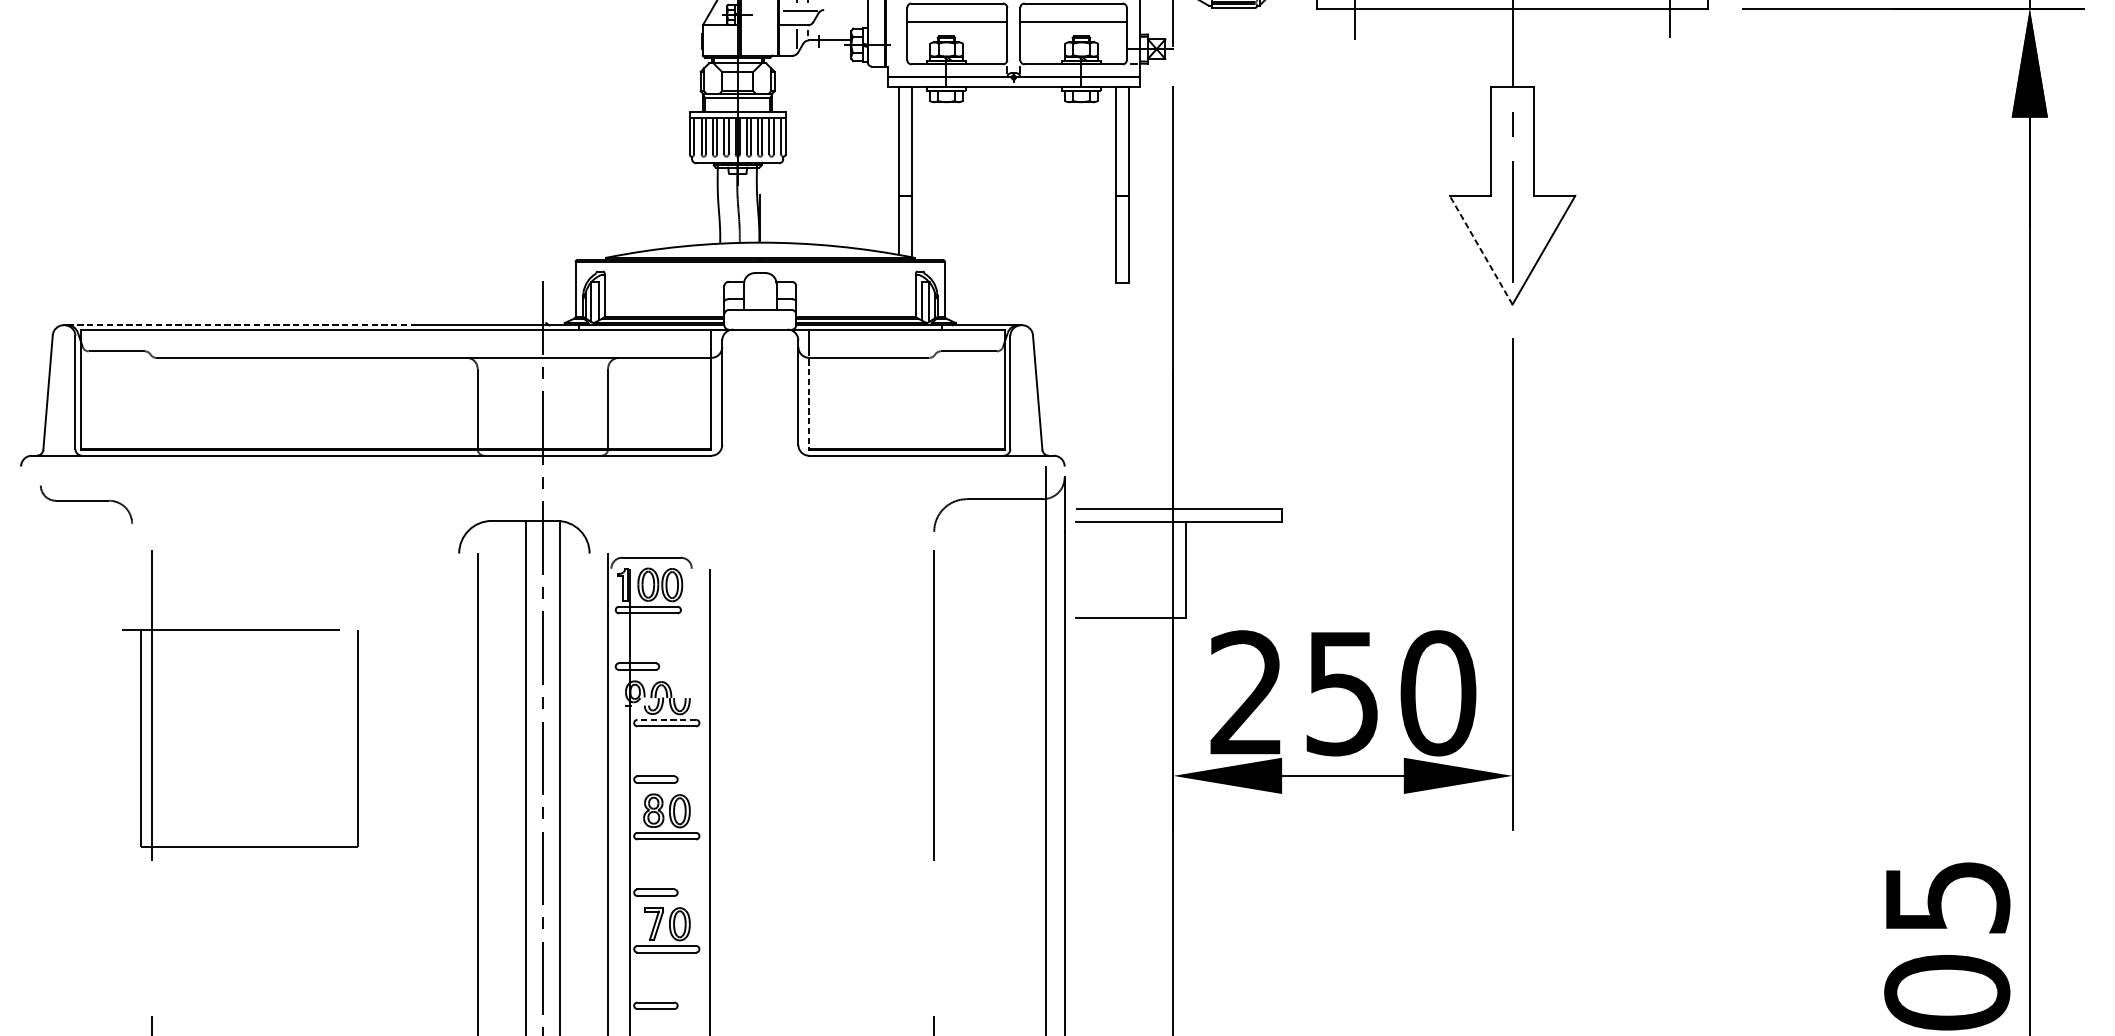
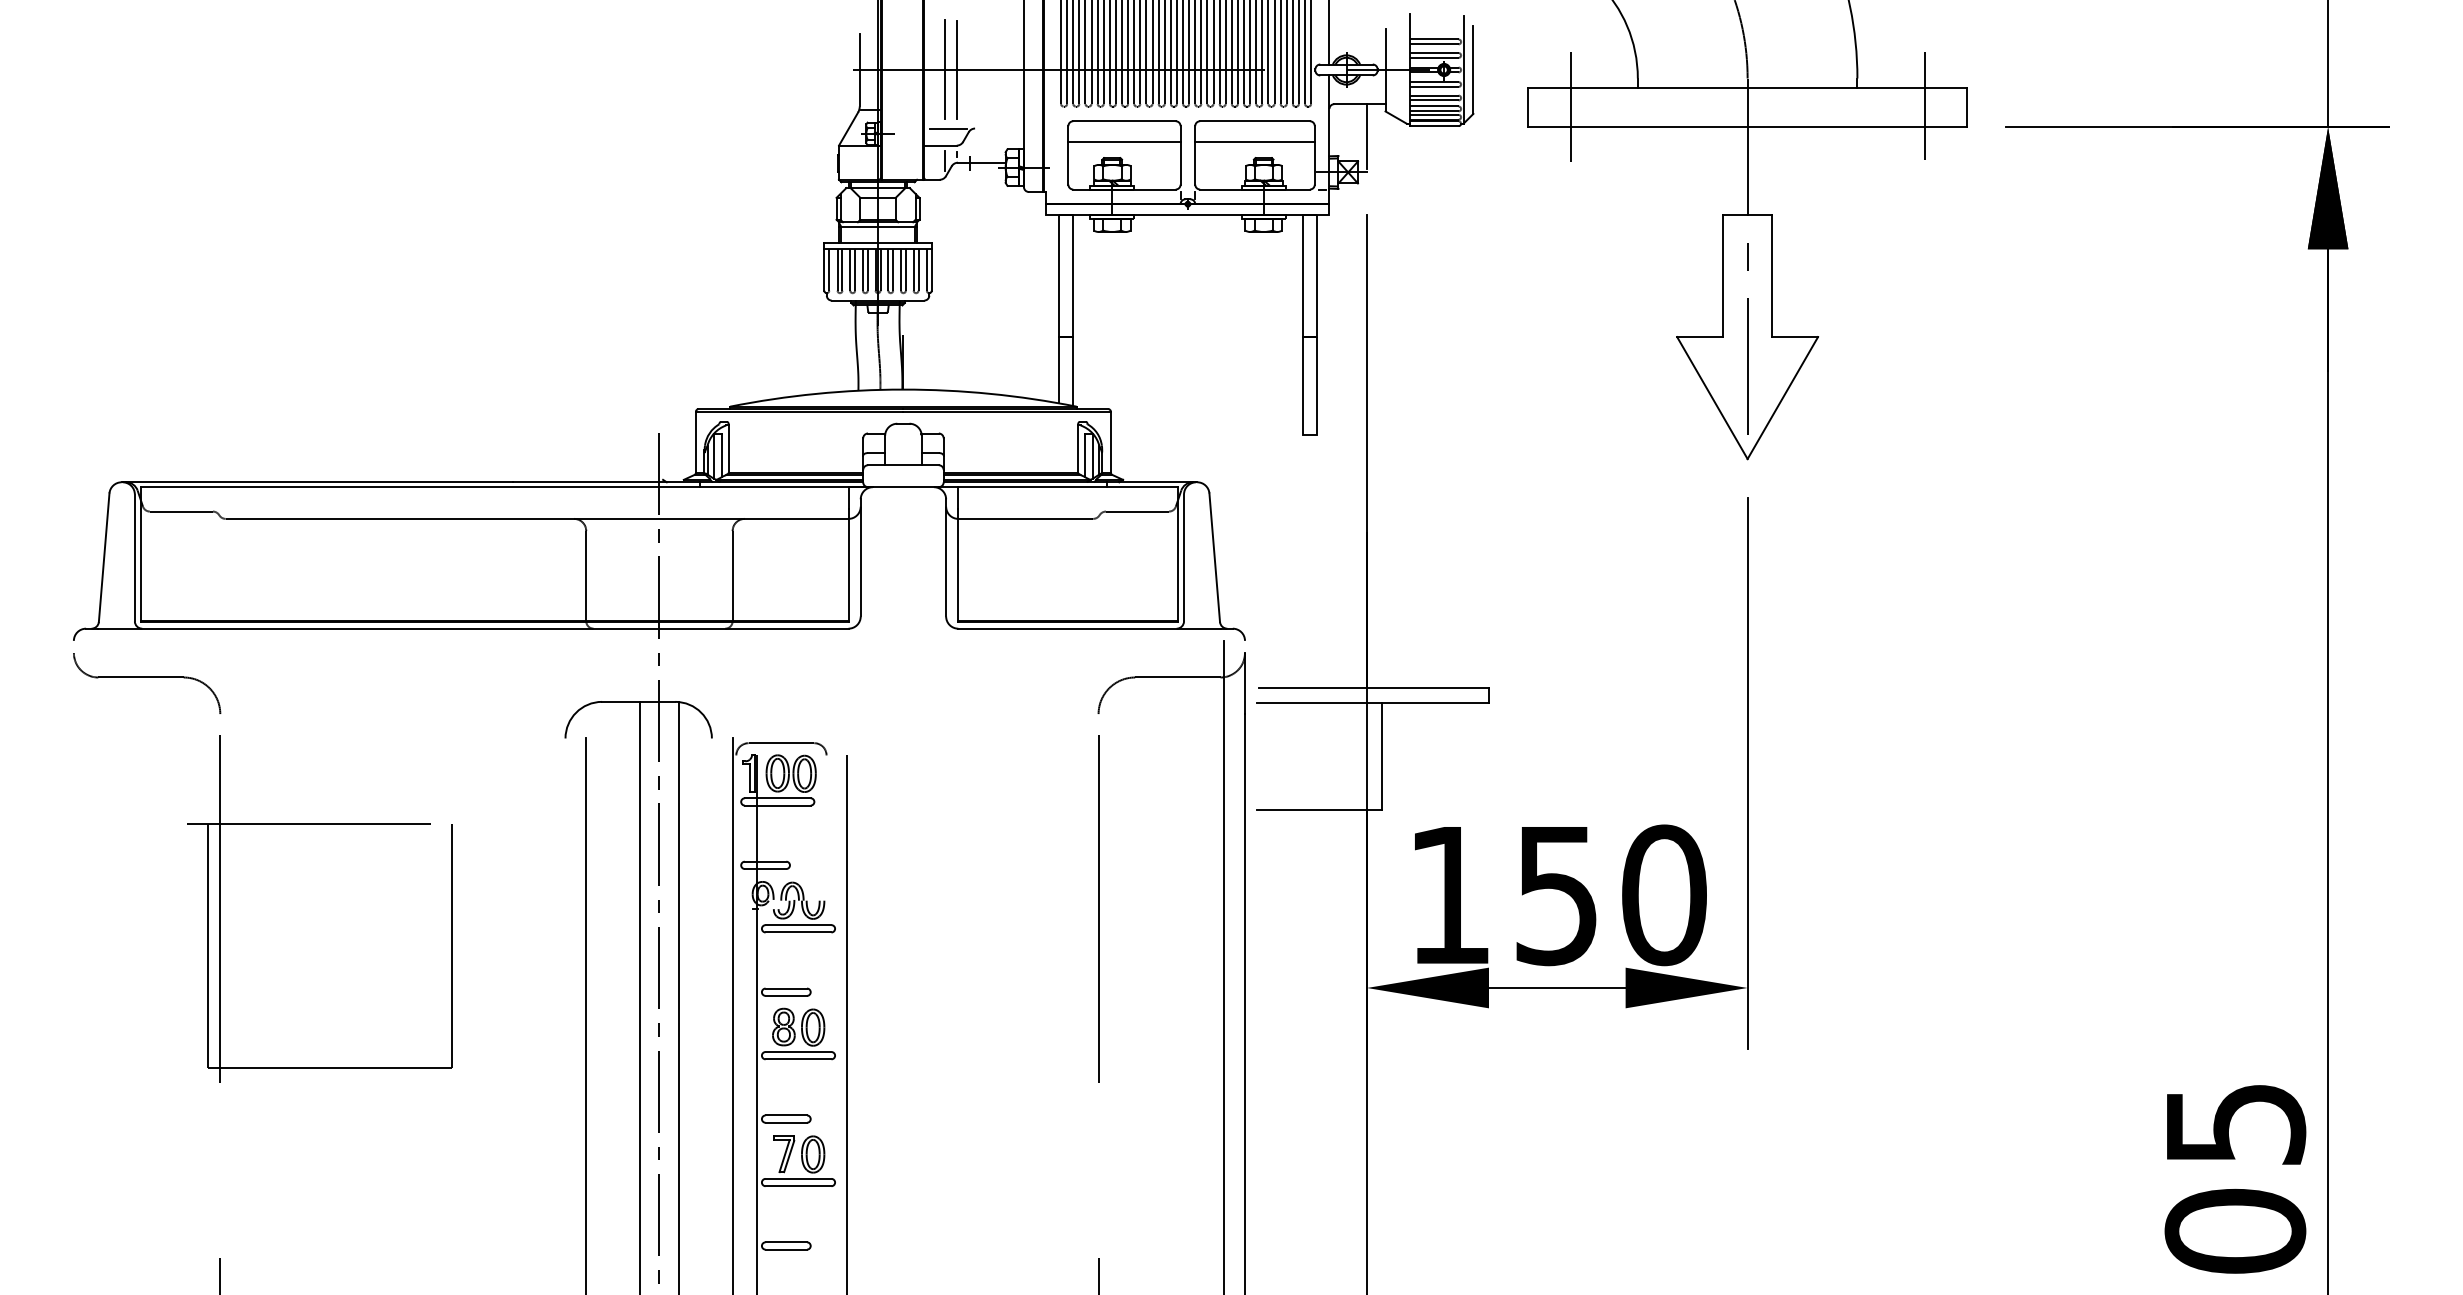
line: (1481, 249) -> (1712, 397), dashed -> solid
line: (240, 325) -> (320, 482), dashed -> solid
line: (809, 399) -> (958, 565), dashed -> solid
part: (86, 504) -> (147, 683), size x1.43
text: (1246, 691) -> (1448, 893), 250 -> 150
line: (666, 720) -> (798, 925), dashed -> solid

